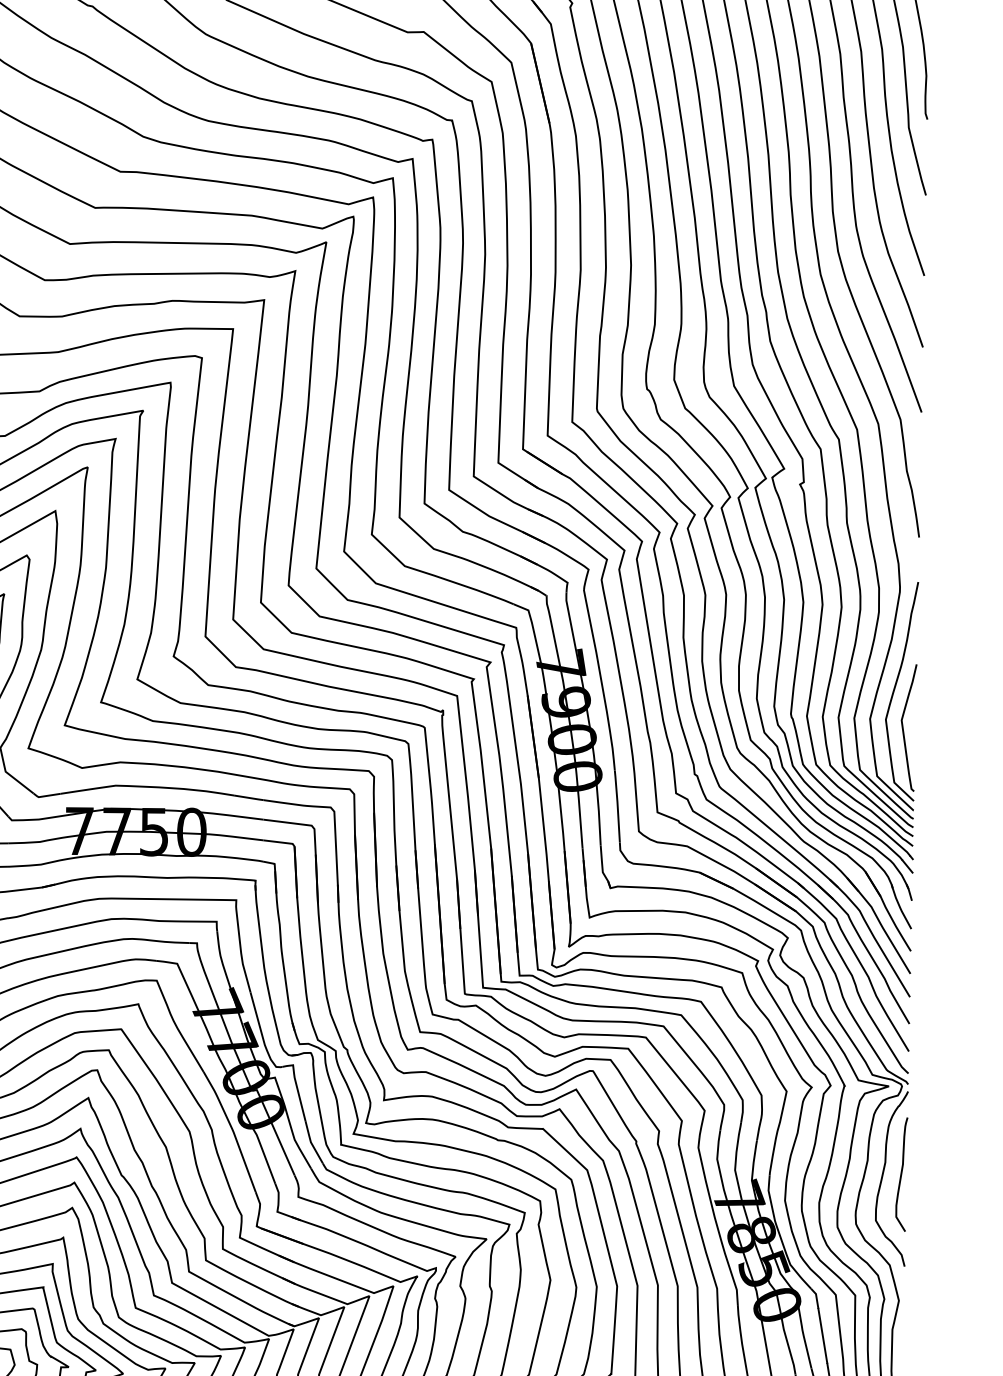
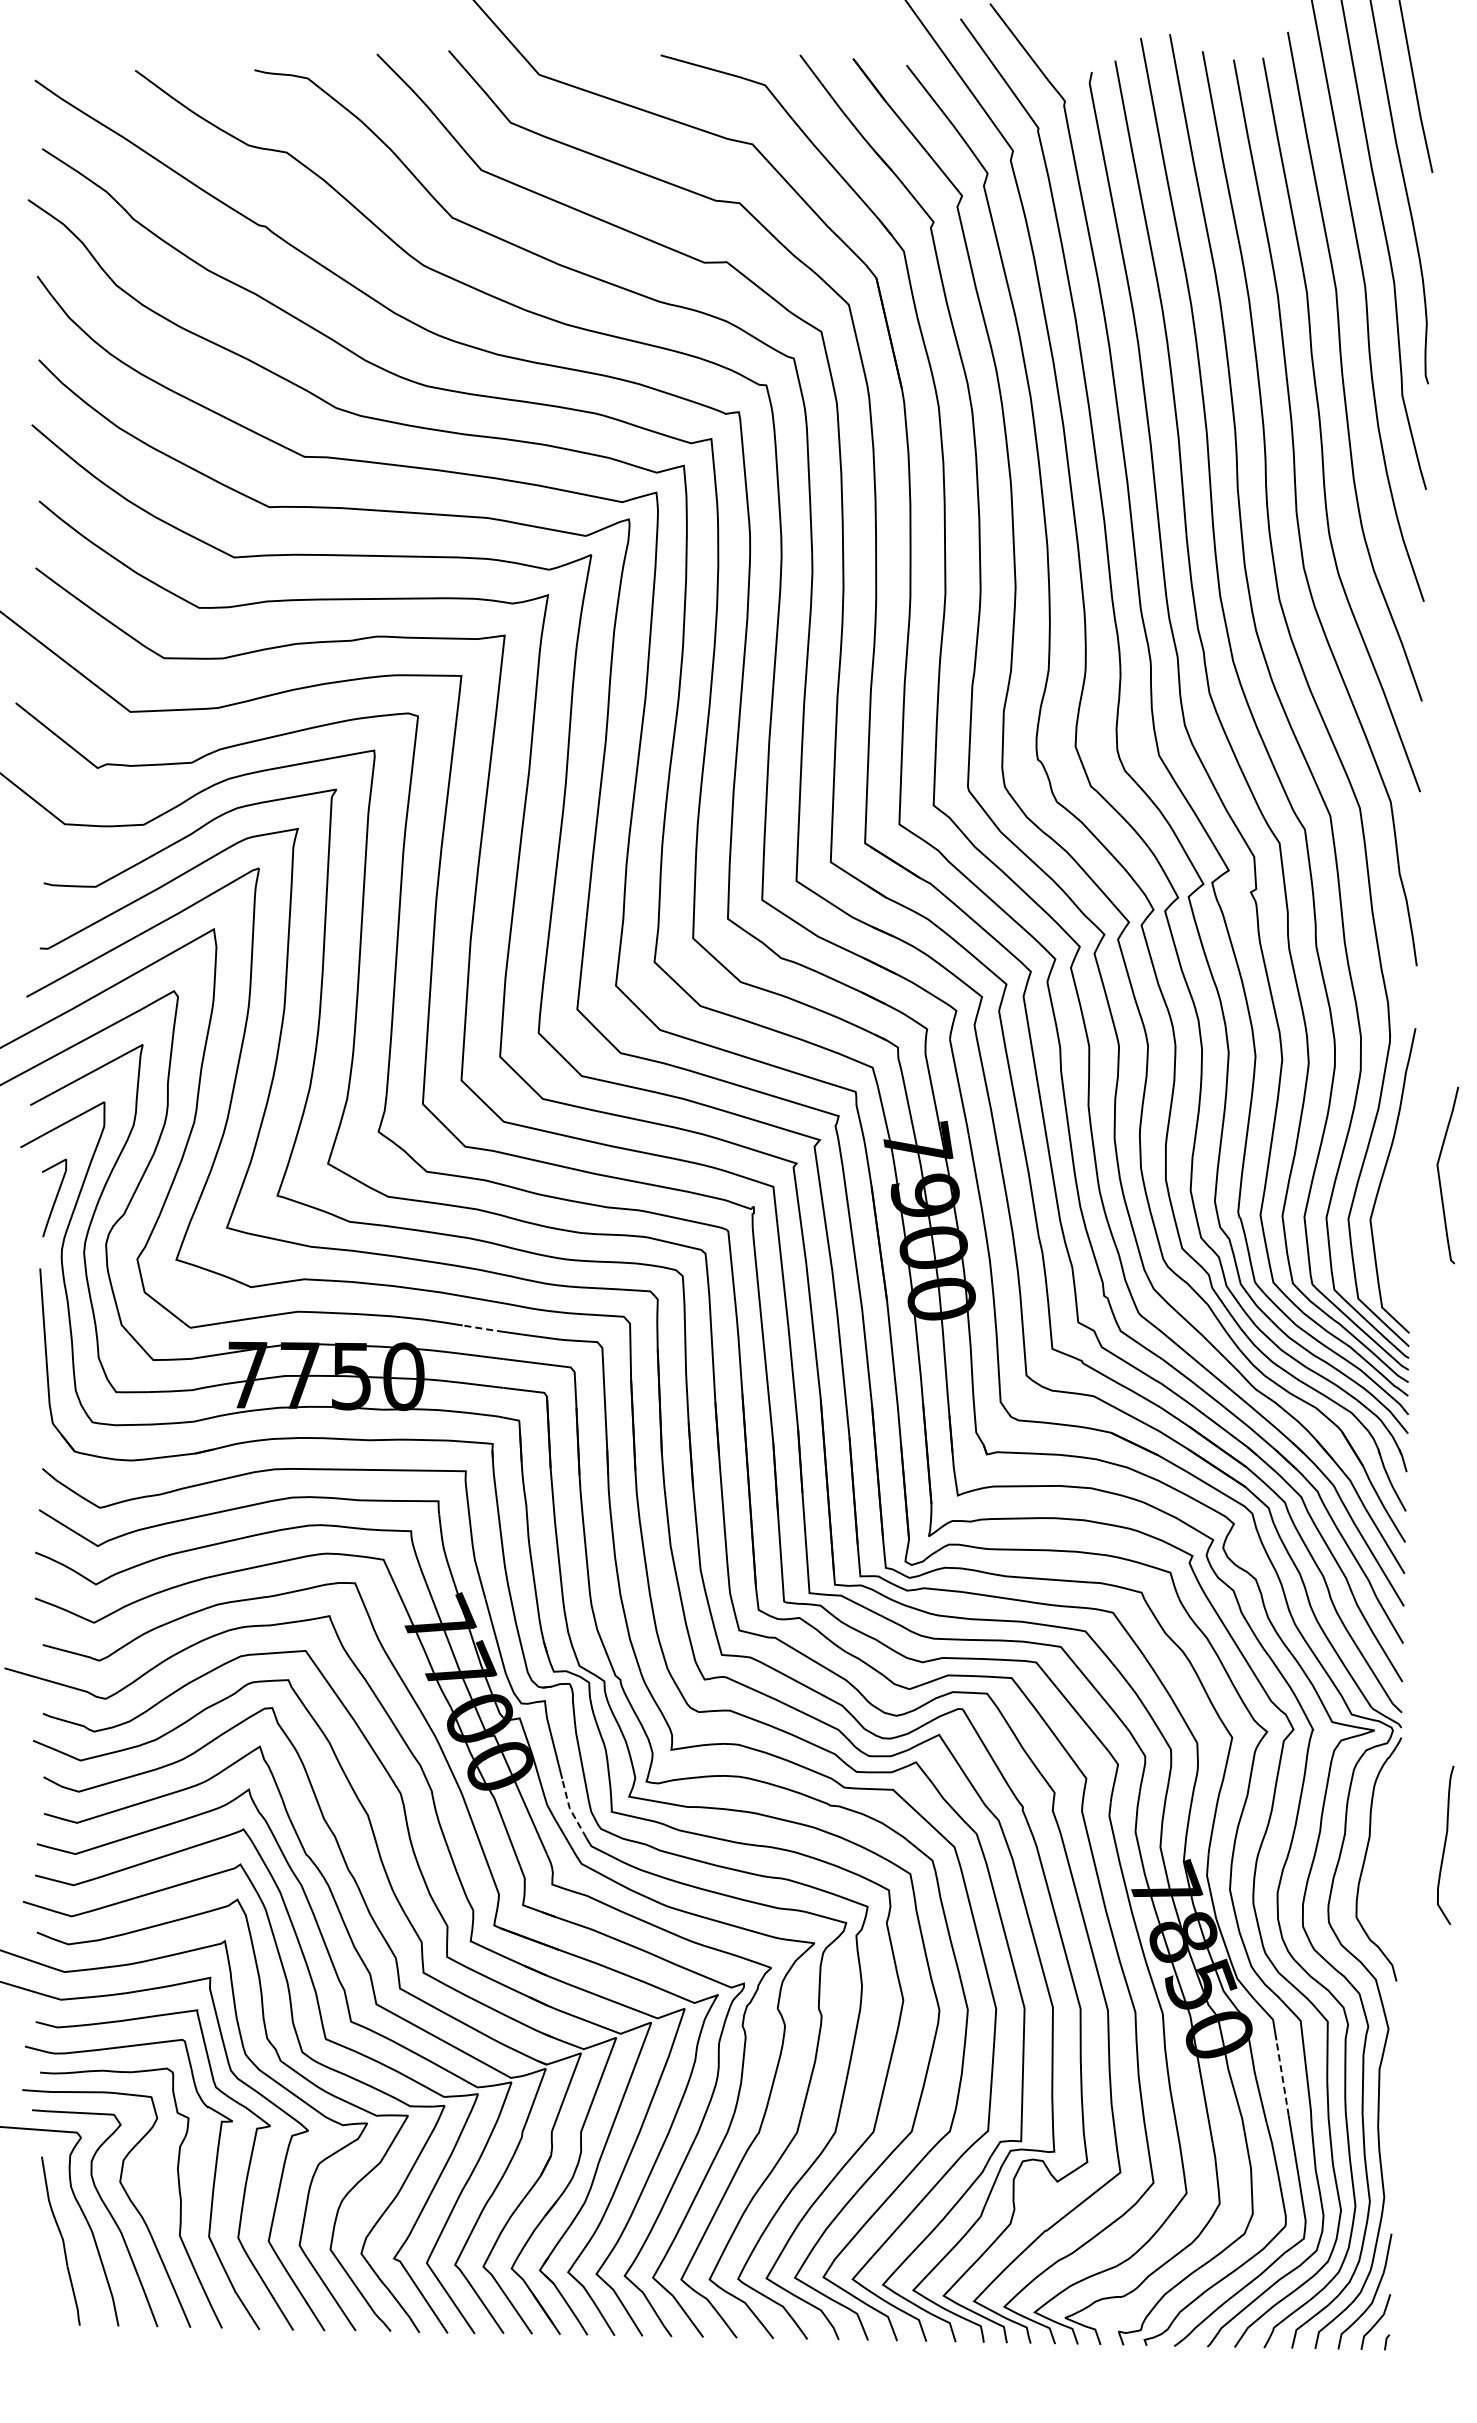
curve: (903, 729) -> (1440, 1177), moved
line: (248, 797) -> (483, 1328), solid -> dashed
line: (310, 1142) -> (569, 1808), solid -> dashed
curve: (901, 1173) -> (1445, 1844), moved
line: (822, 1335) -> (1282, 2077), solid -> dashed

